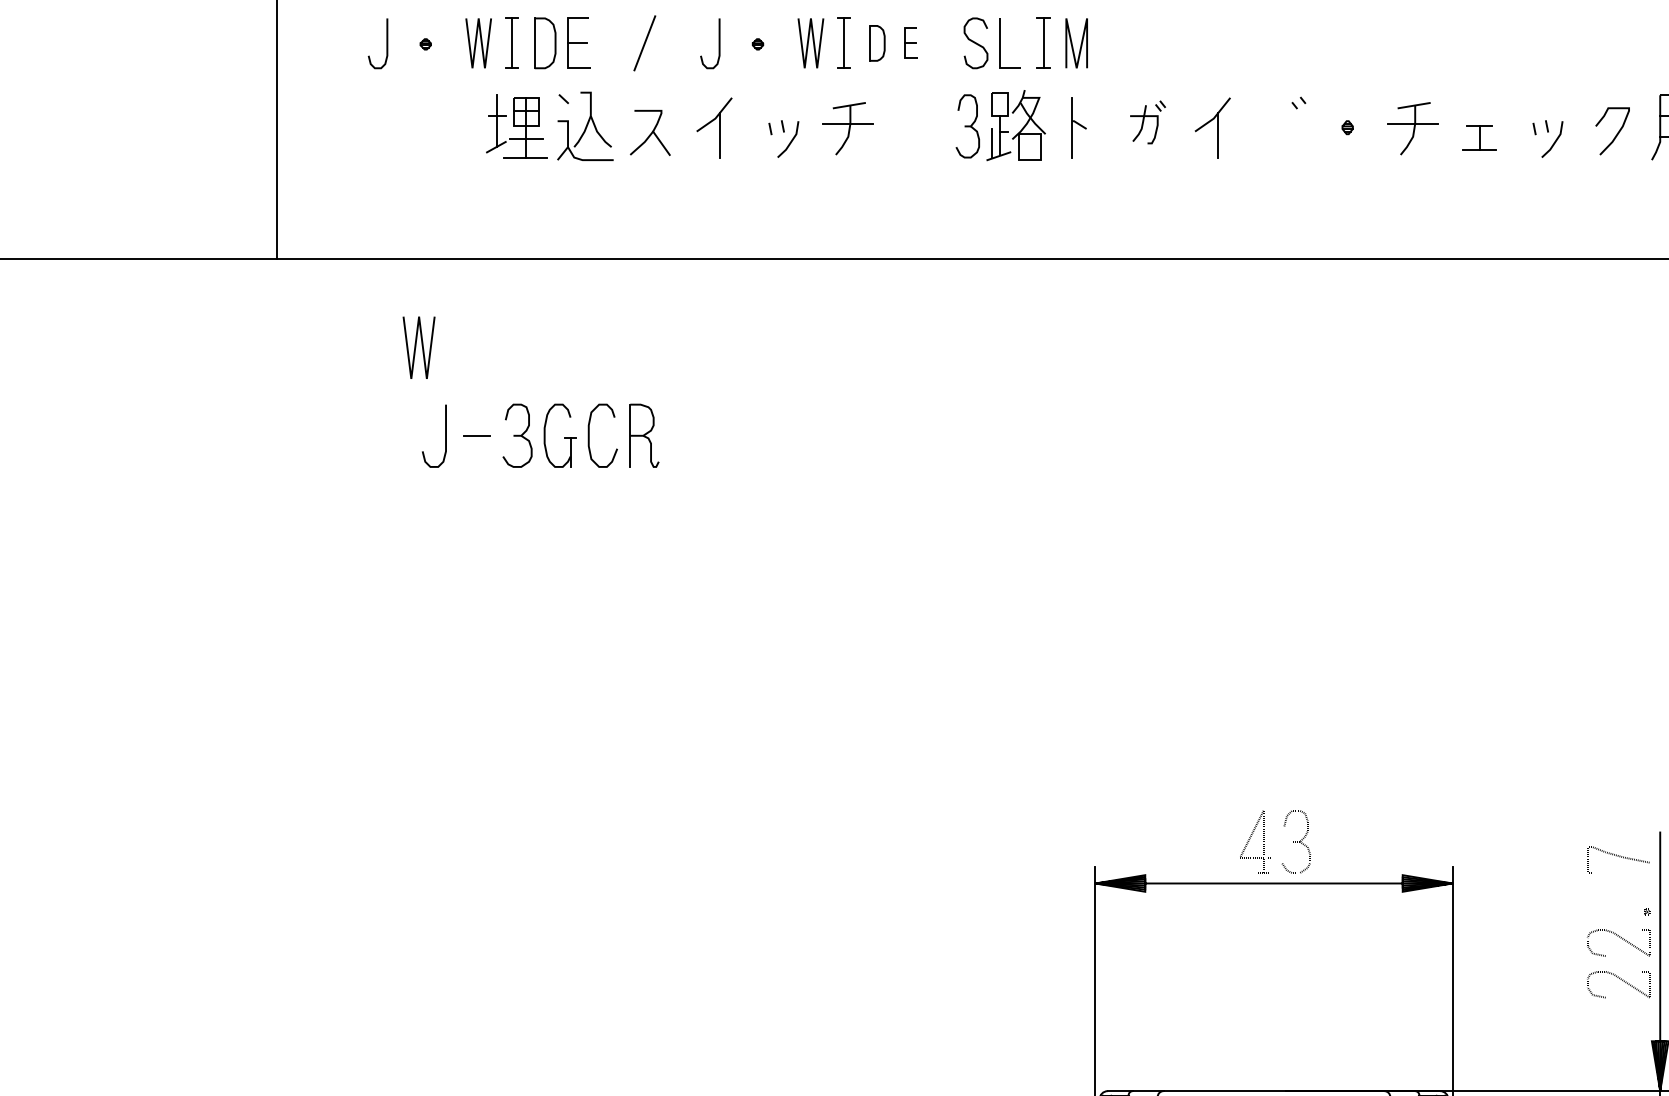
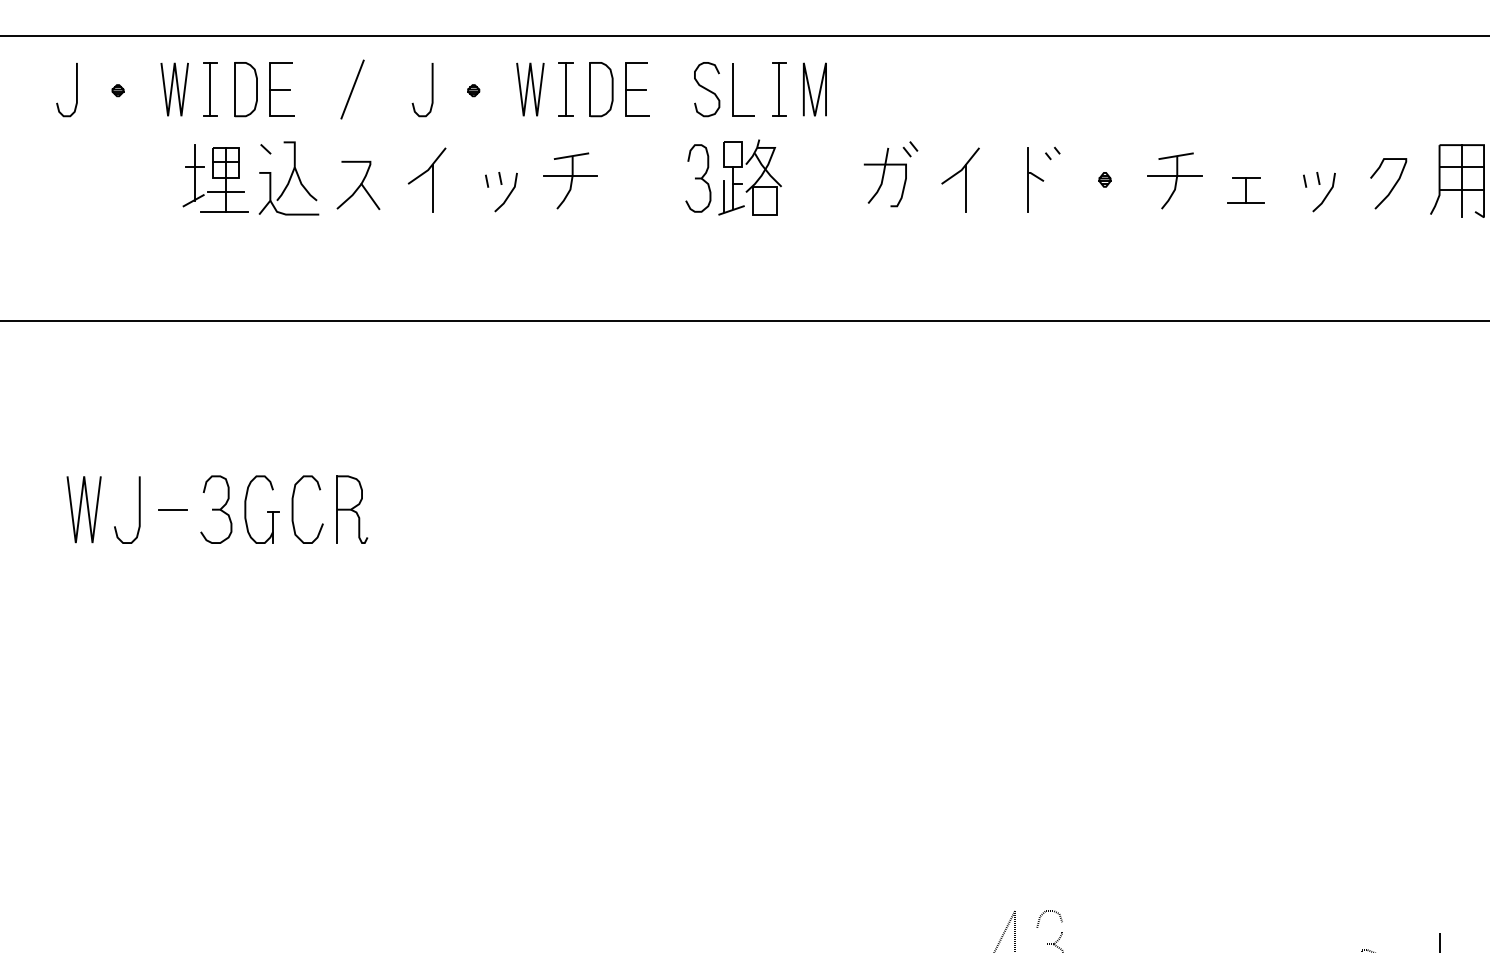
part: (910, 42) -> (636, 88), size x1.67
part: (877, 43) -> (601, 89), size x1.43
part: (1147, 122) -> (890, 174), size x1.43
part: (1078, 127) -> (1035, 179), moved
line: (416, 347) -> (81, 509), moved

